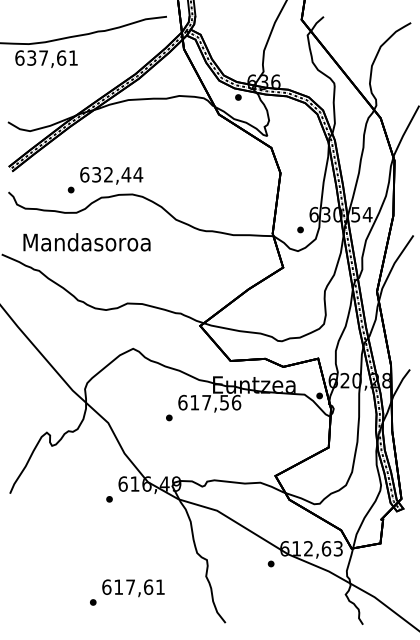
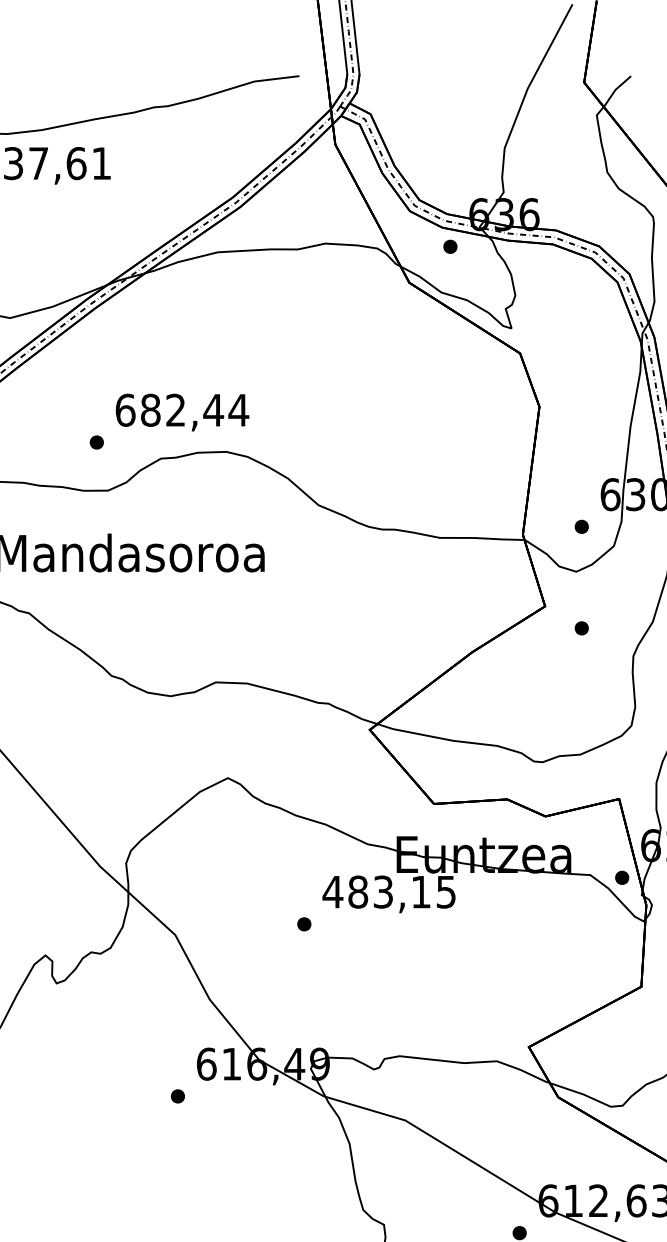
text: (96, 174) -> (150, 409), 632,44 -> 682,44
part: (300, 277) -> (581, 627), added
text: (209, 402) -> (389, 891), 617,56 -> 483,15

